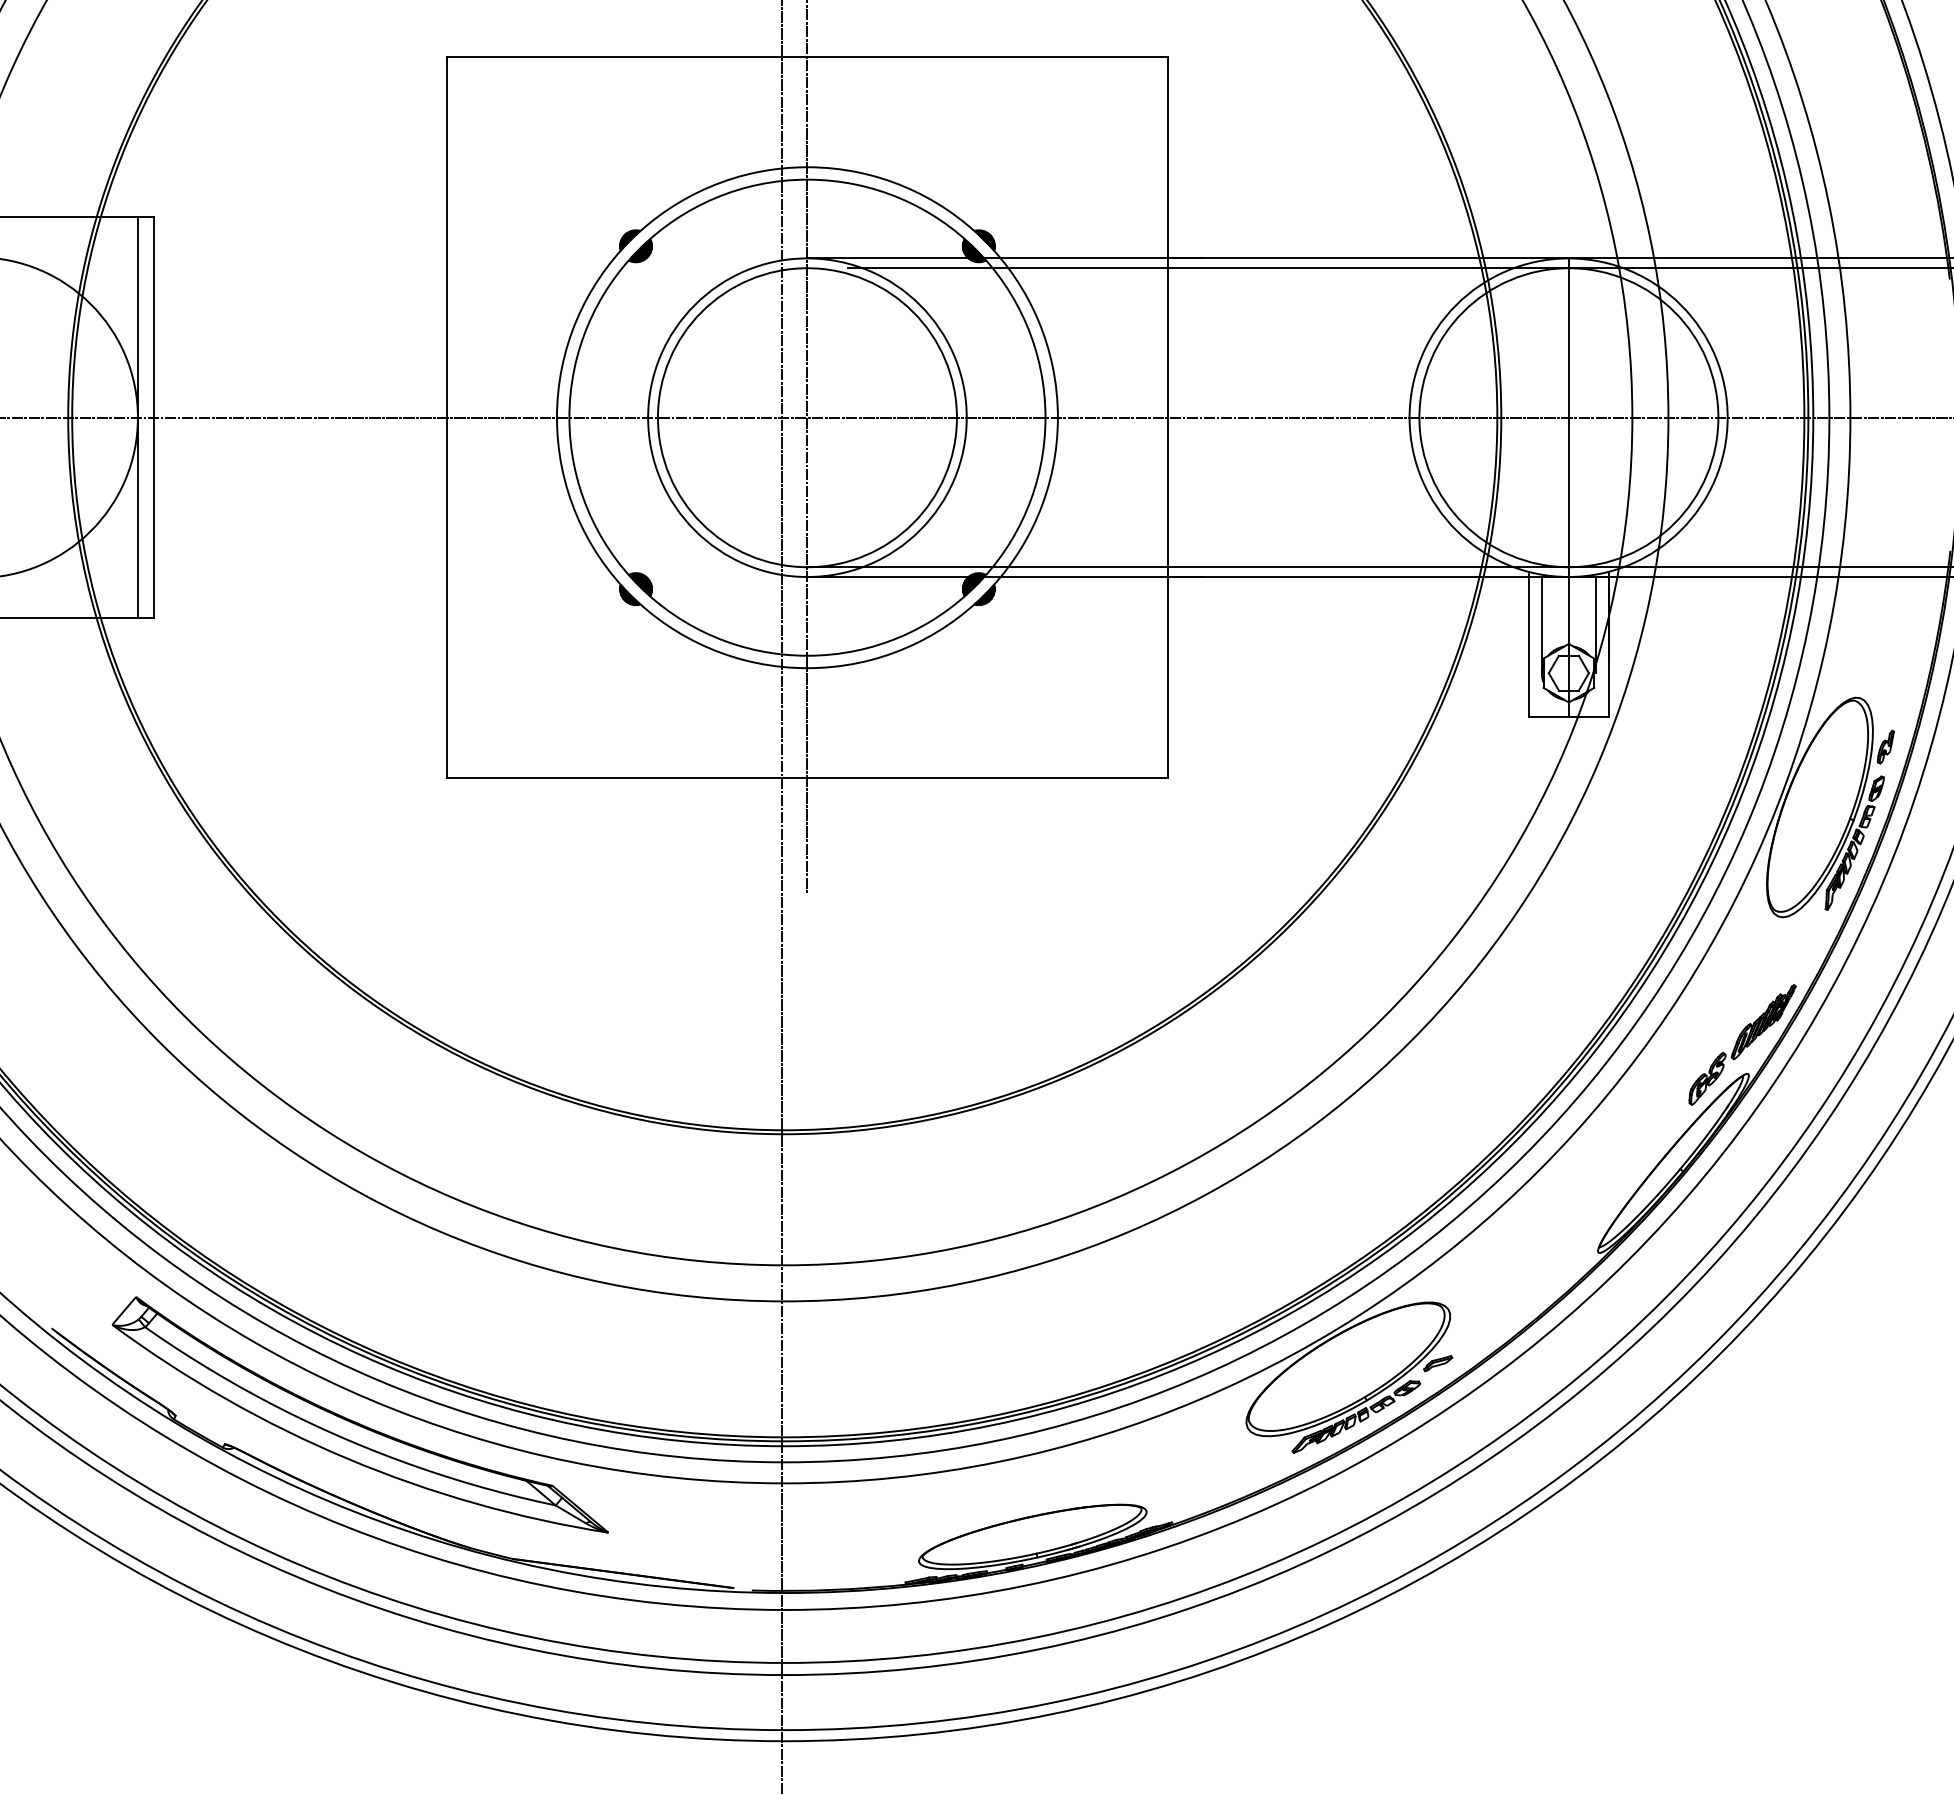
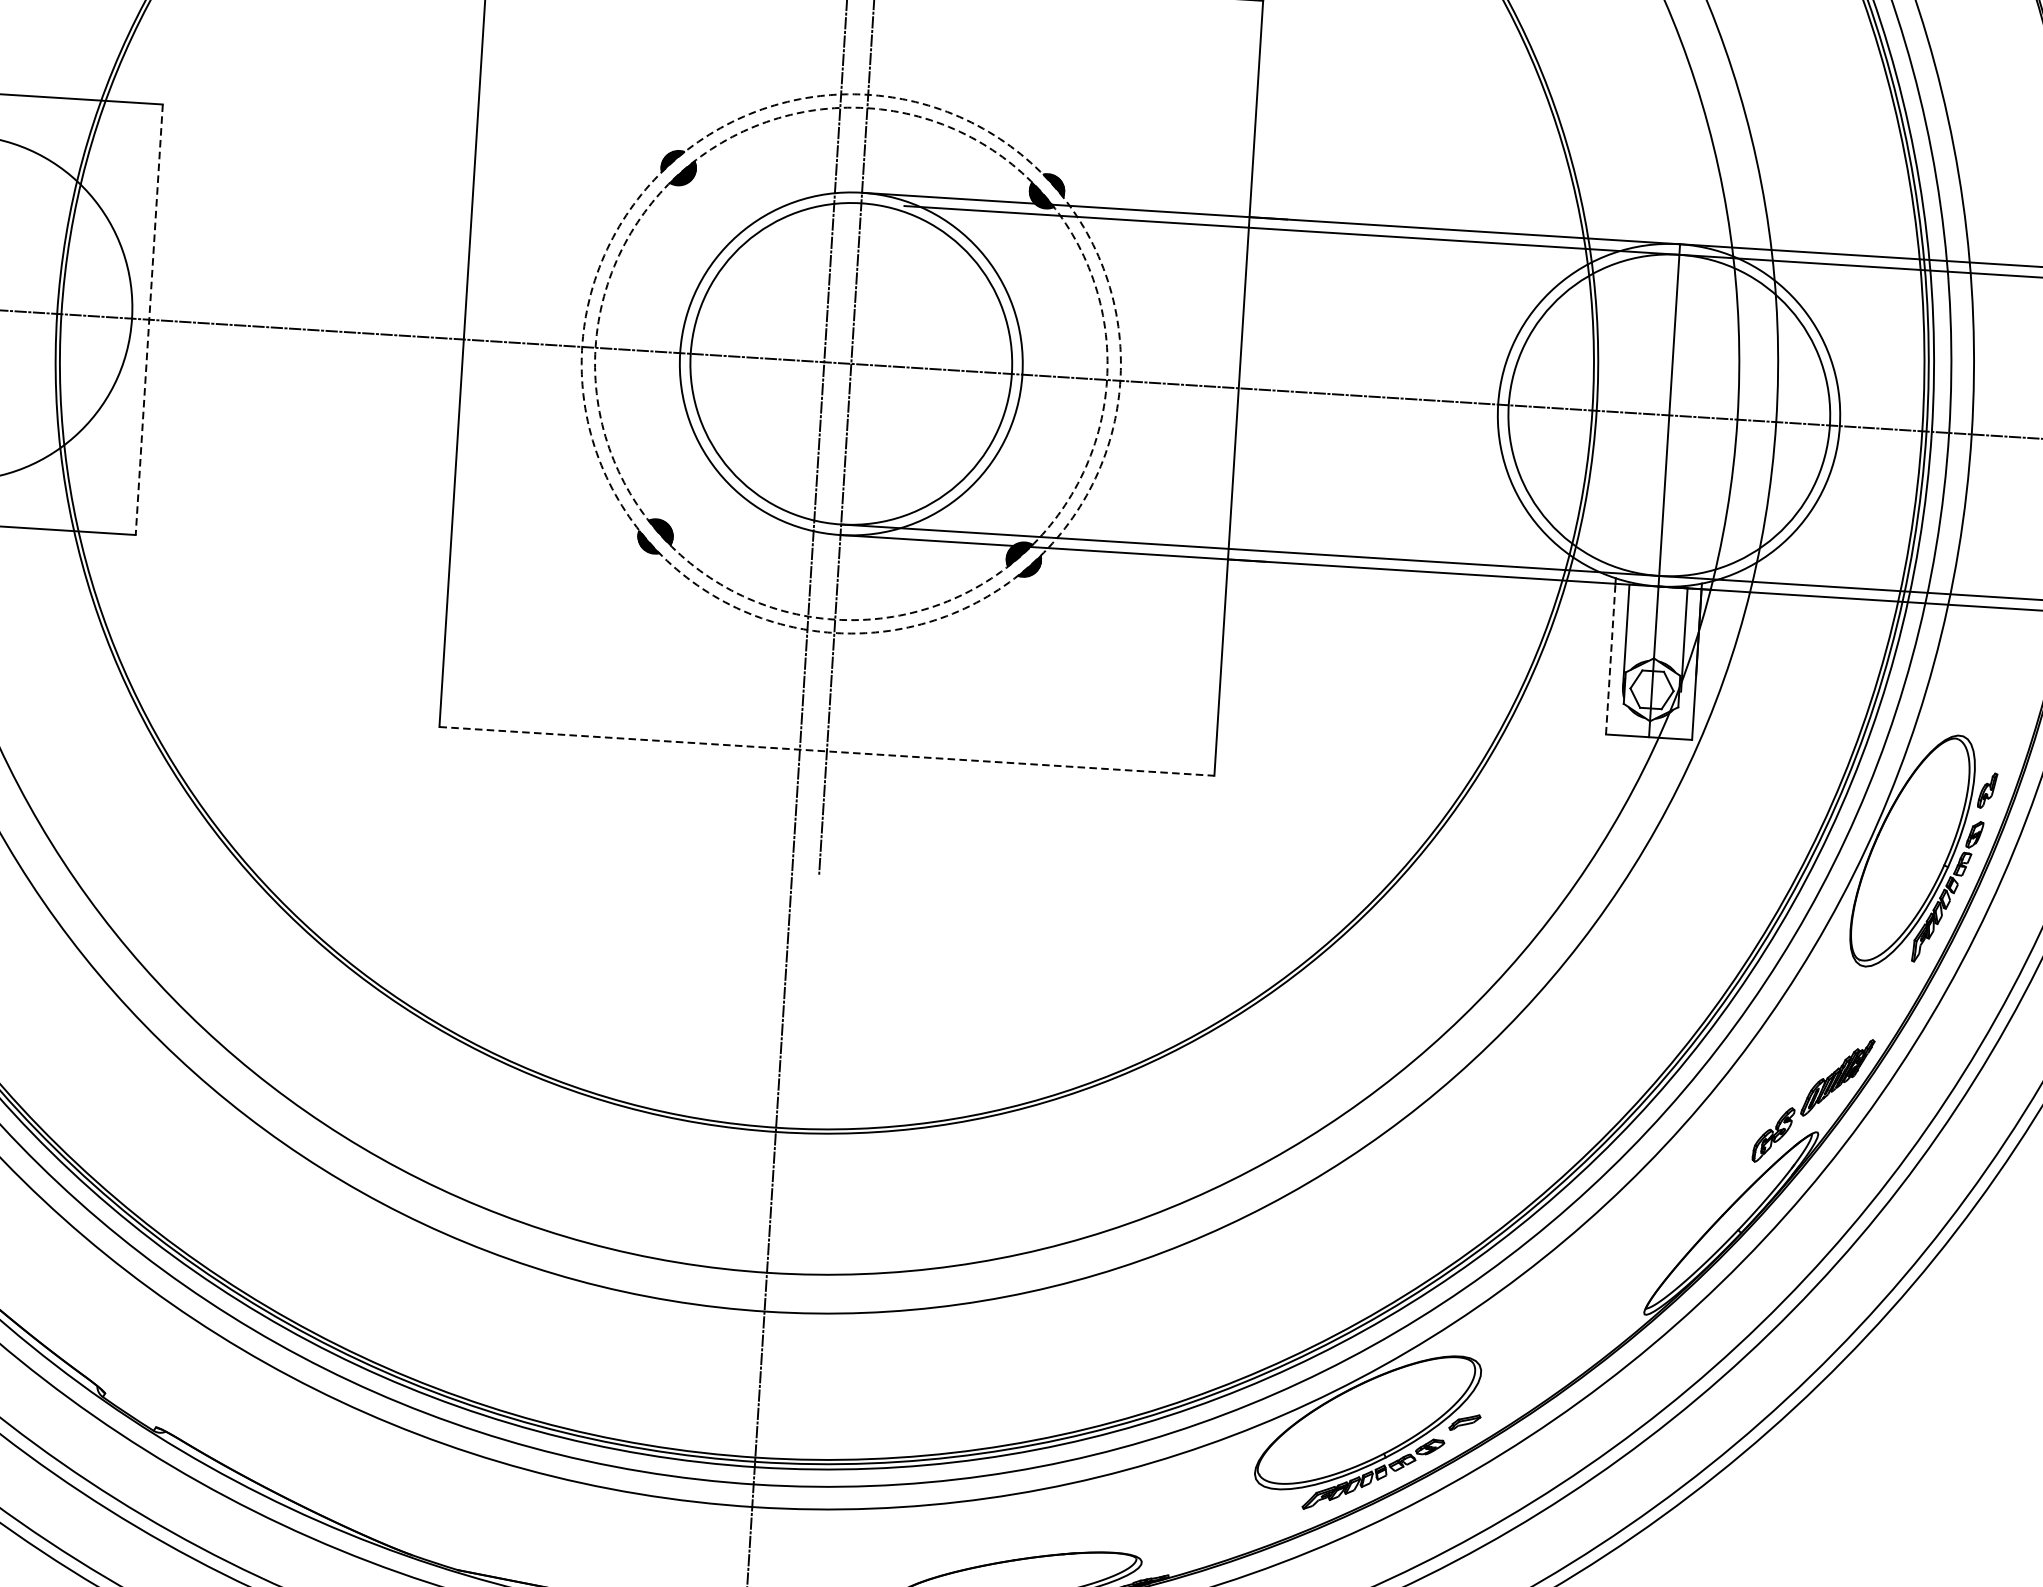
line: (137, 417) -> (131, 318), removed
circle: (806, 417) -> (850, 363), solid -> dashed
circle: (807, 417) -> (851, 363), solid -> dashed
line: (153, 418) -> (148, 320), solid -> dashed
line: (1528, 646) -> (1610, 658), solid -> dashed
line: (807, 778) -> (826, 751), solid -> dashed
part: (355, 1421) -> (297, 1411), removed

